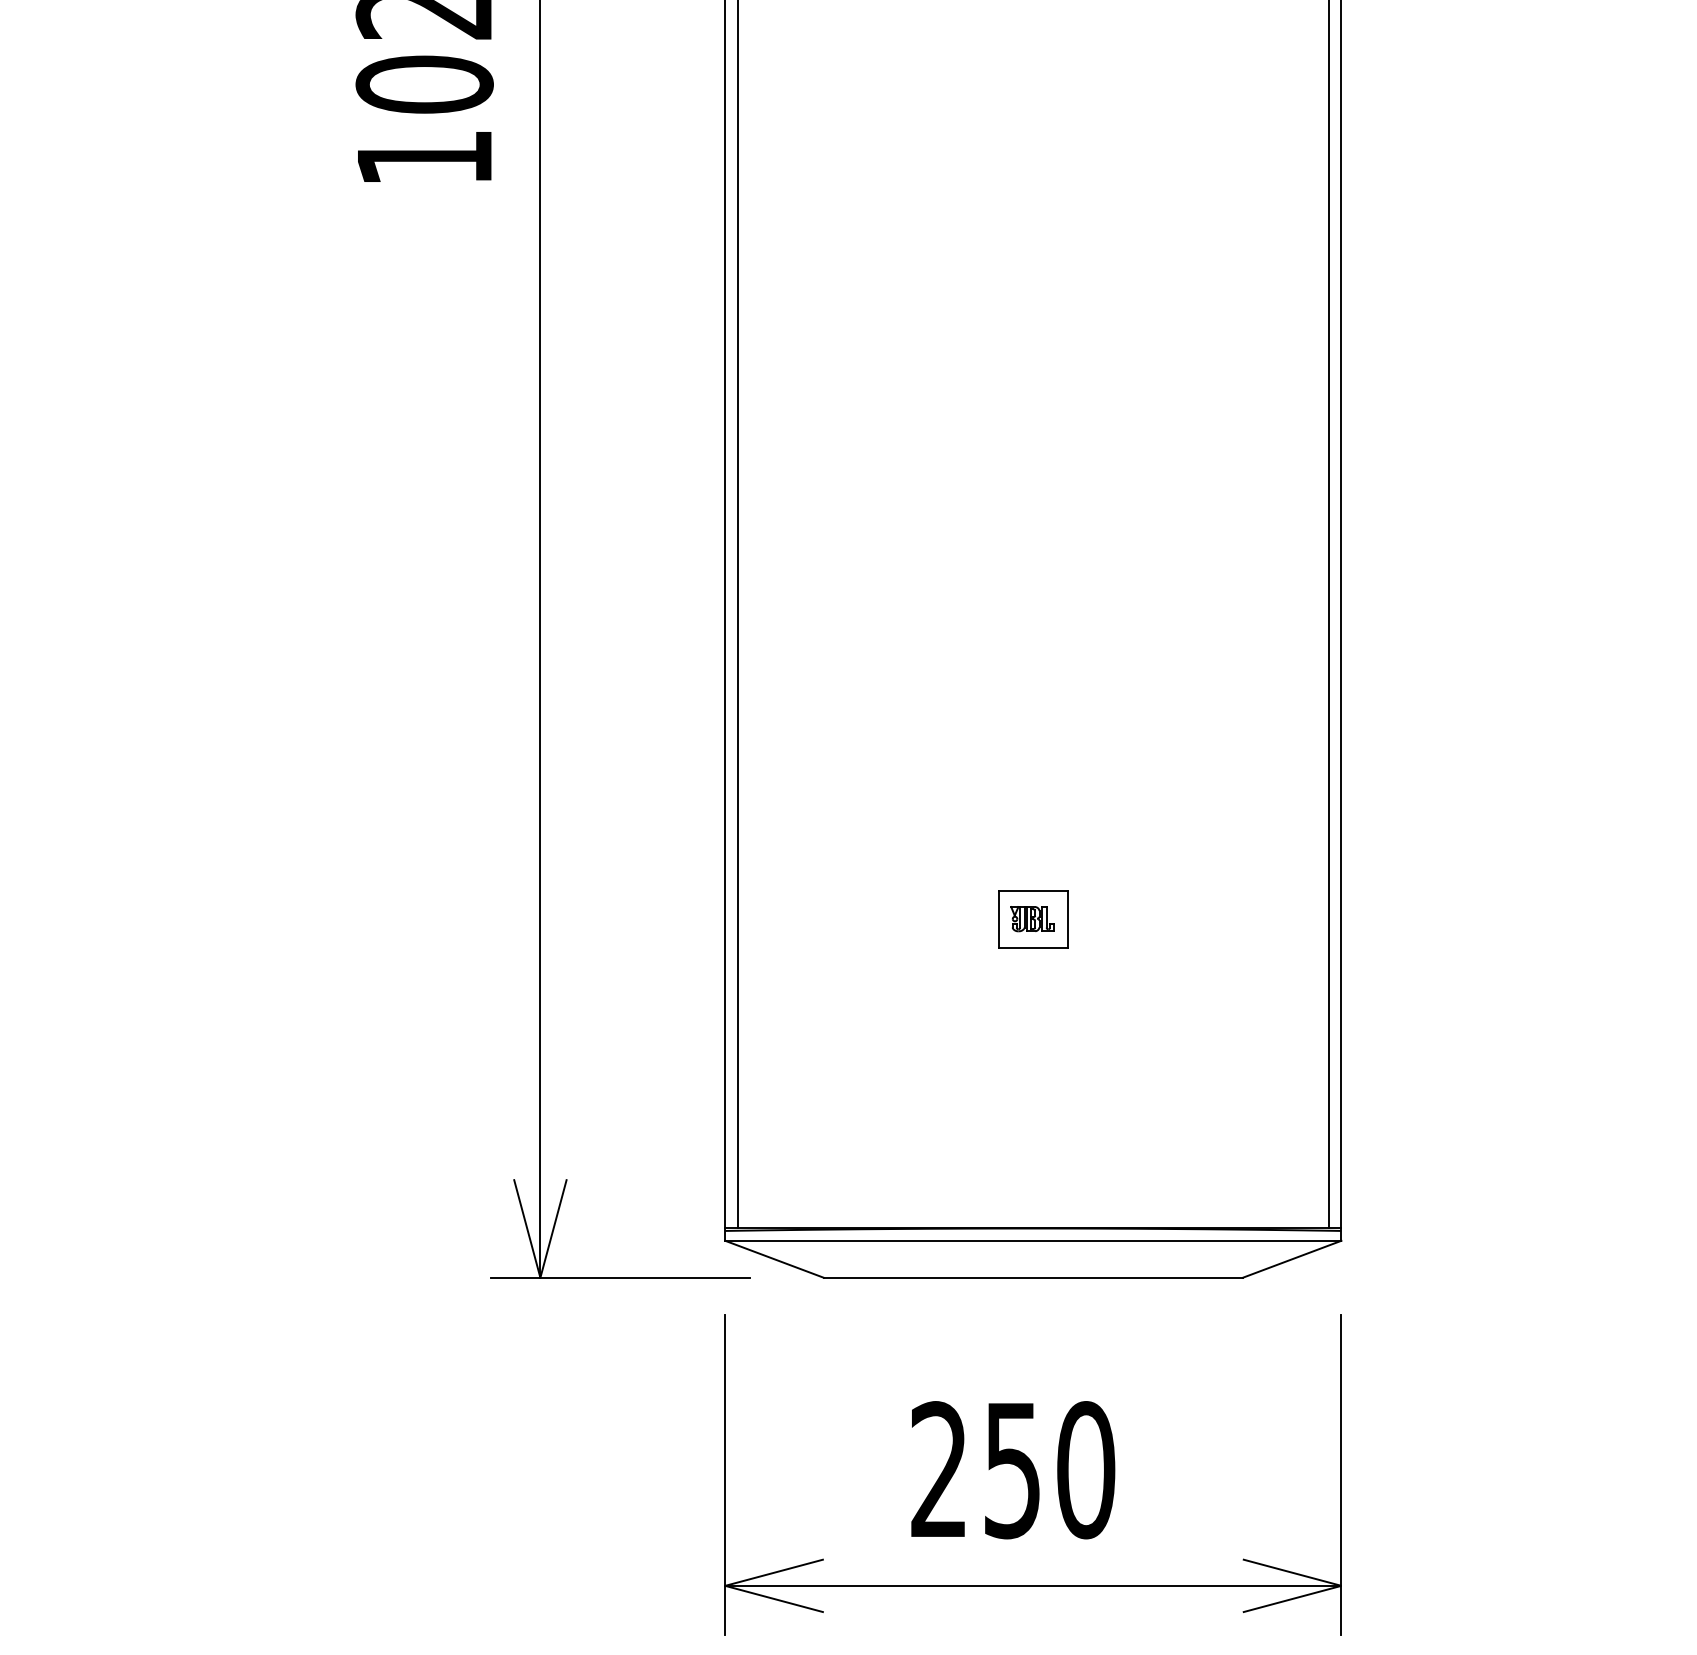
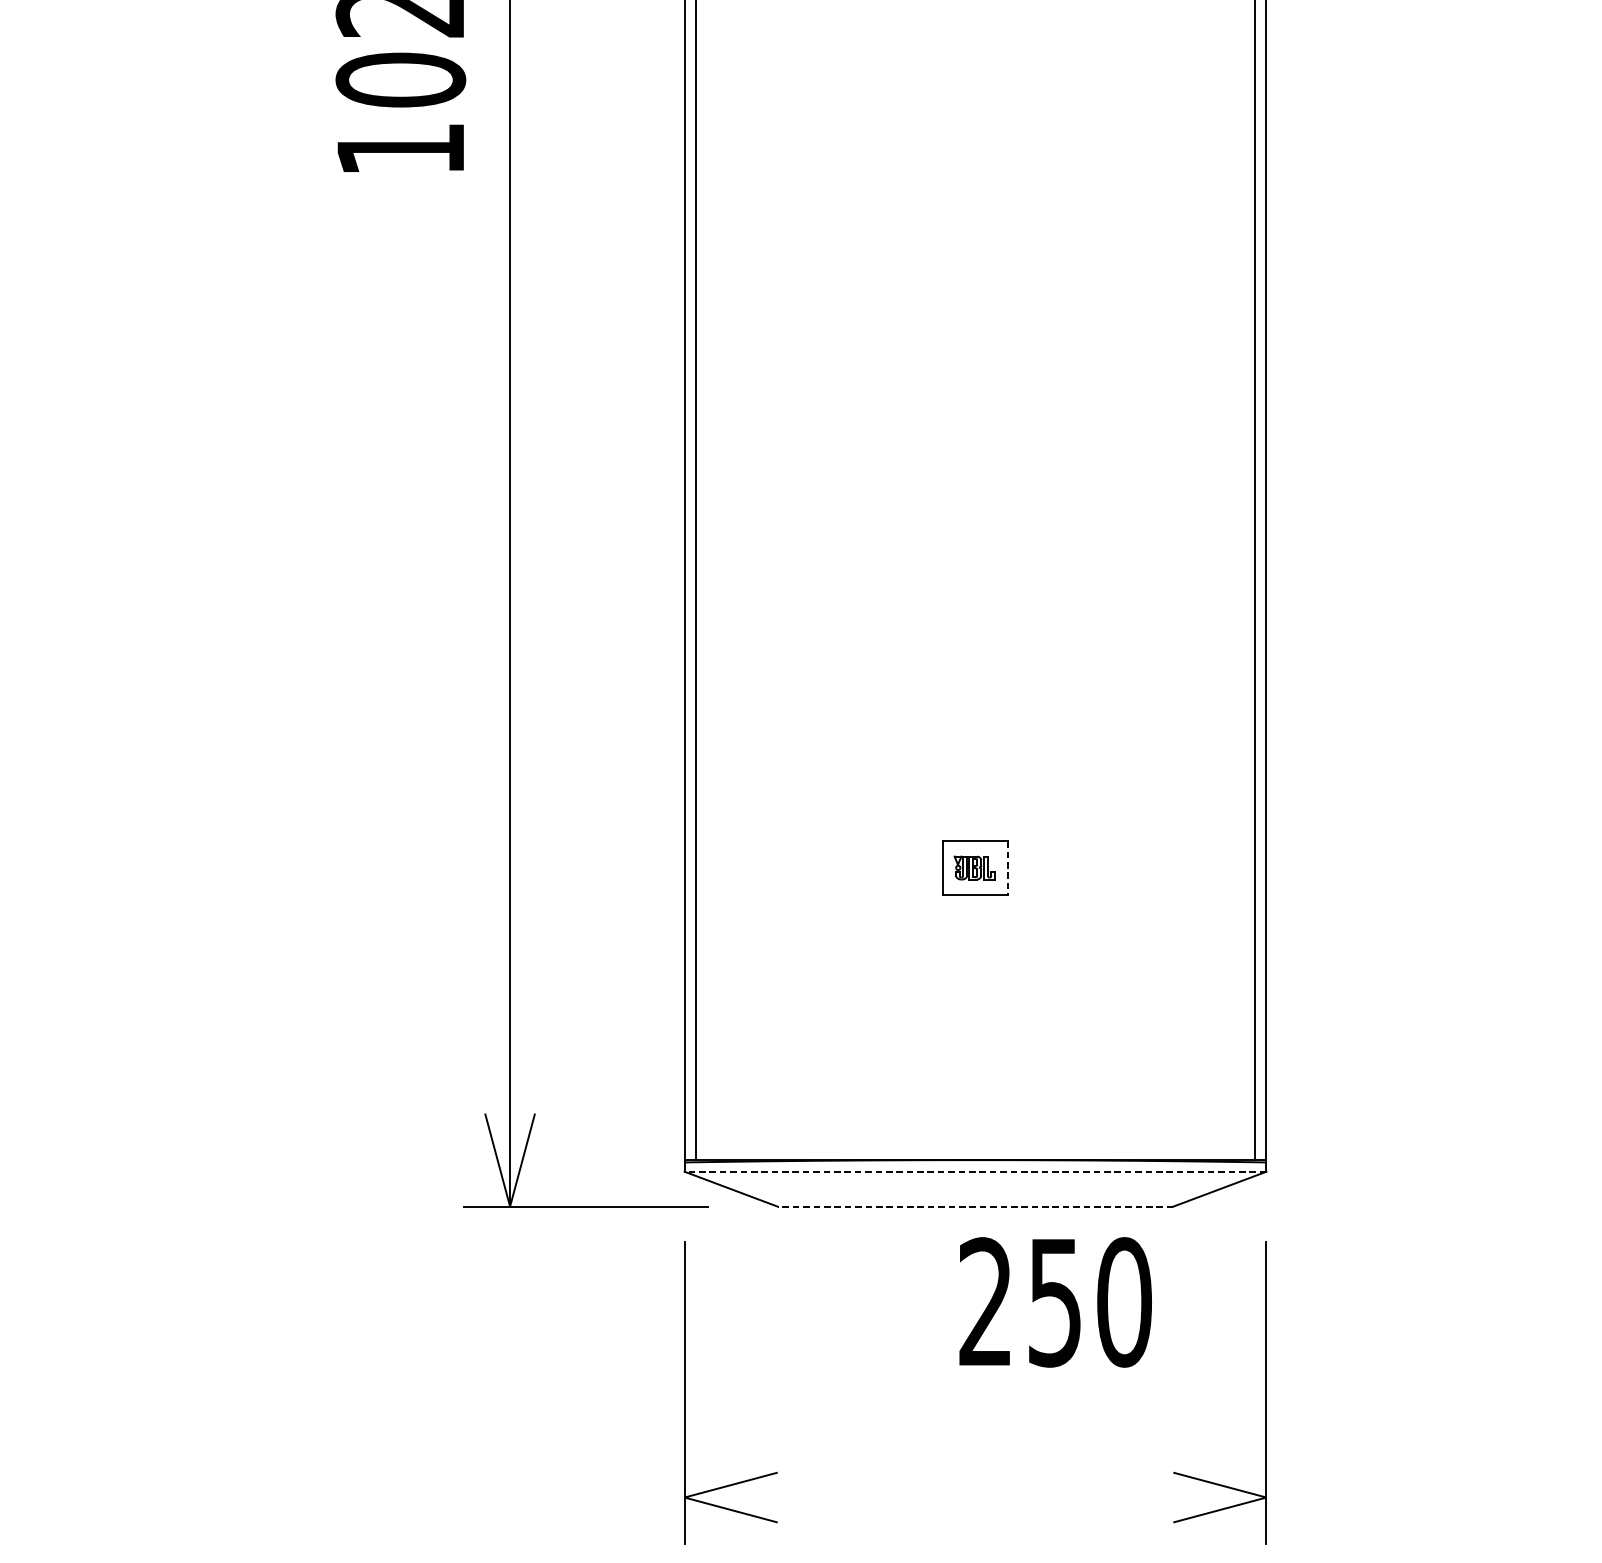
line: (1067, 919) -> (1007, 868), solid -> dashed
line: (1032, 1240) -> (974, 1171), solid -> dashed
line: (1032, 1277) -> (974, 1206), solid -> dashed
text: (1013, 1470) -> (1055, 1302), moved
line: (1033, 1585) -> (975, 1497), removed

